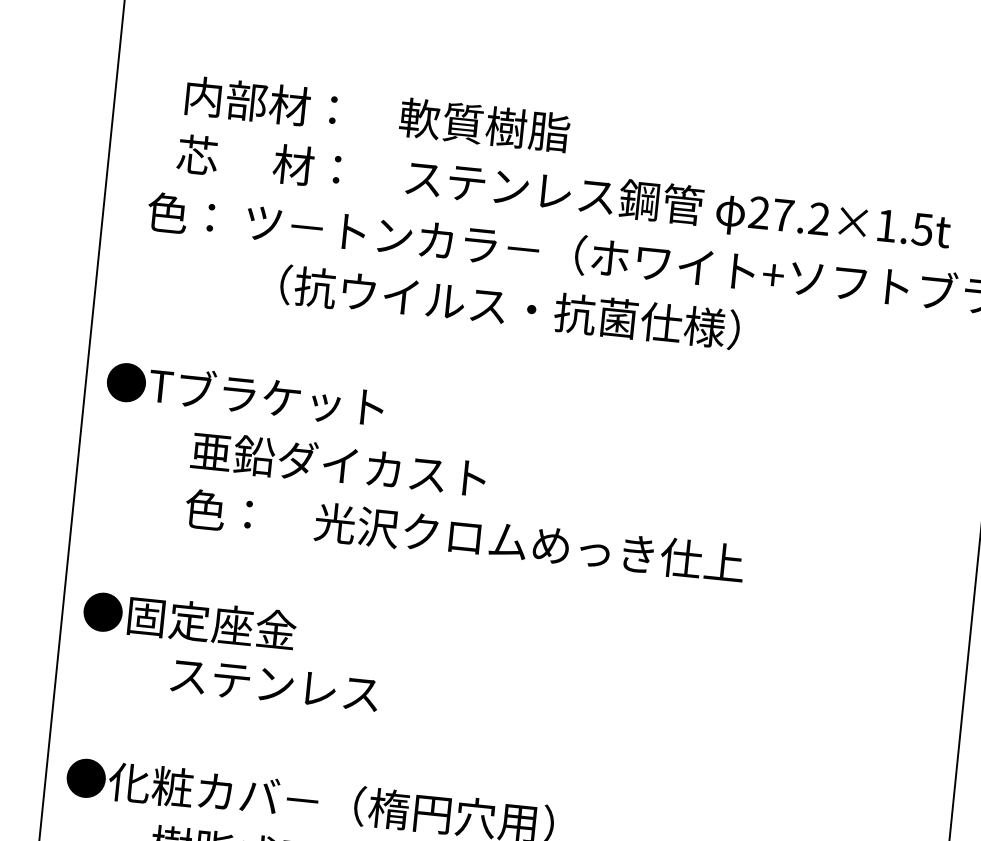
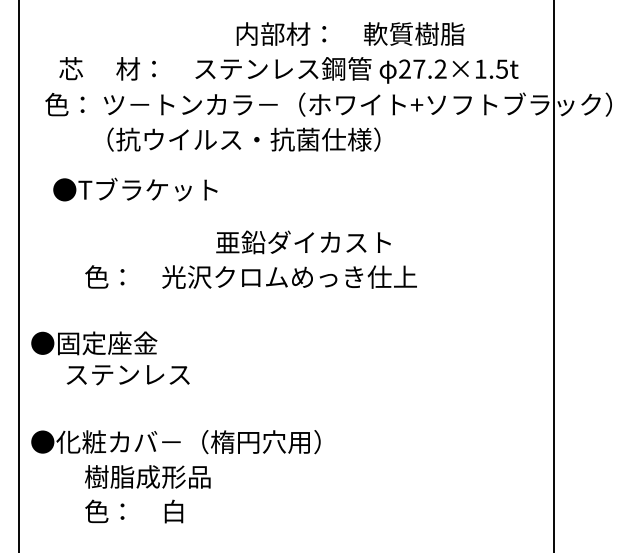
text: (377, 113) -> (350, 33), moved
text: (509, 307) -> (243, 139), moved
text: (245, 394) -> (135, 189), moved
text: (338, 464) -> (303, 242), moved
text: (273, 685) -> (127, 375), moved

